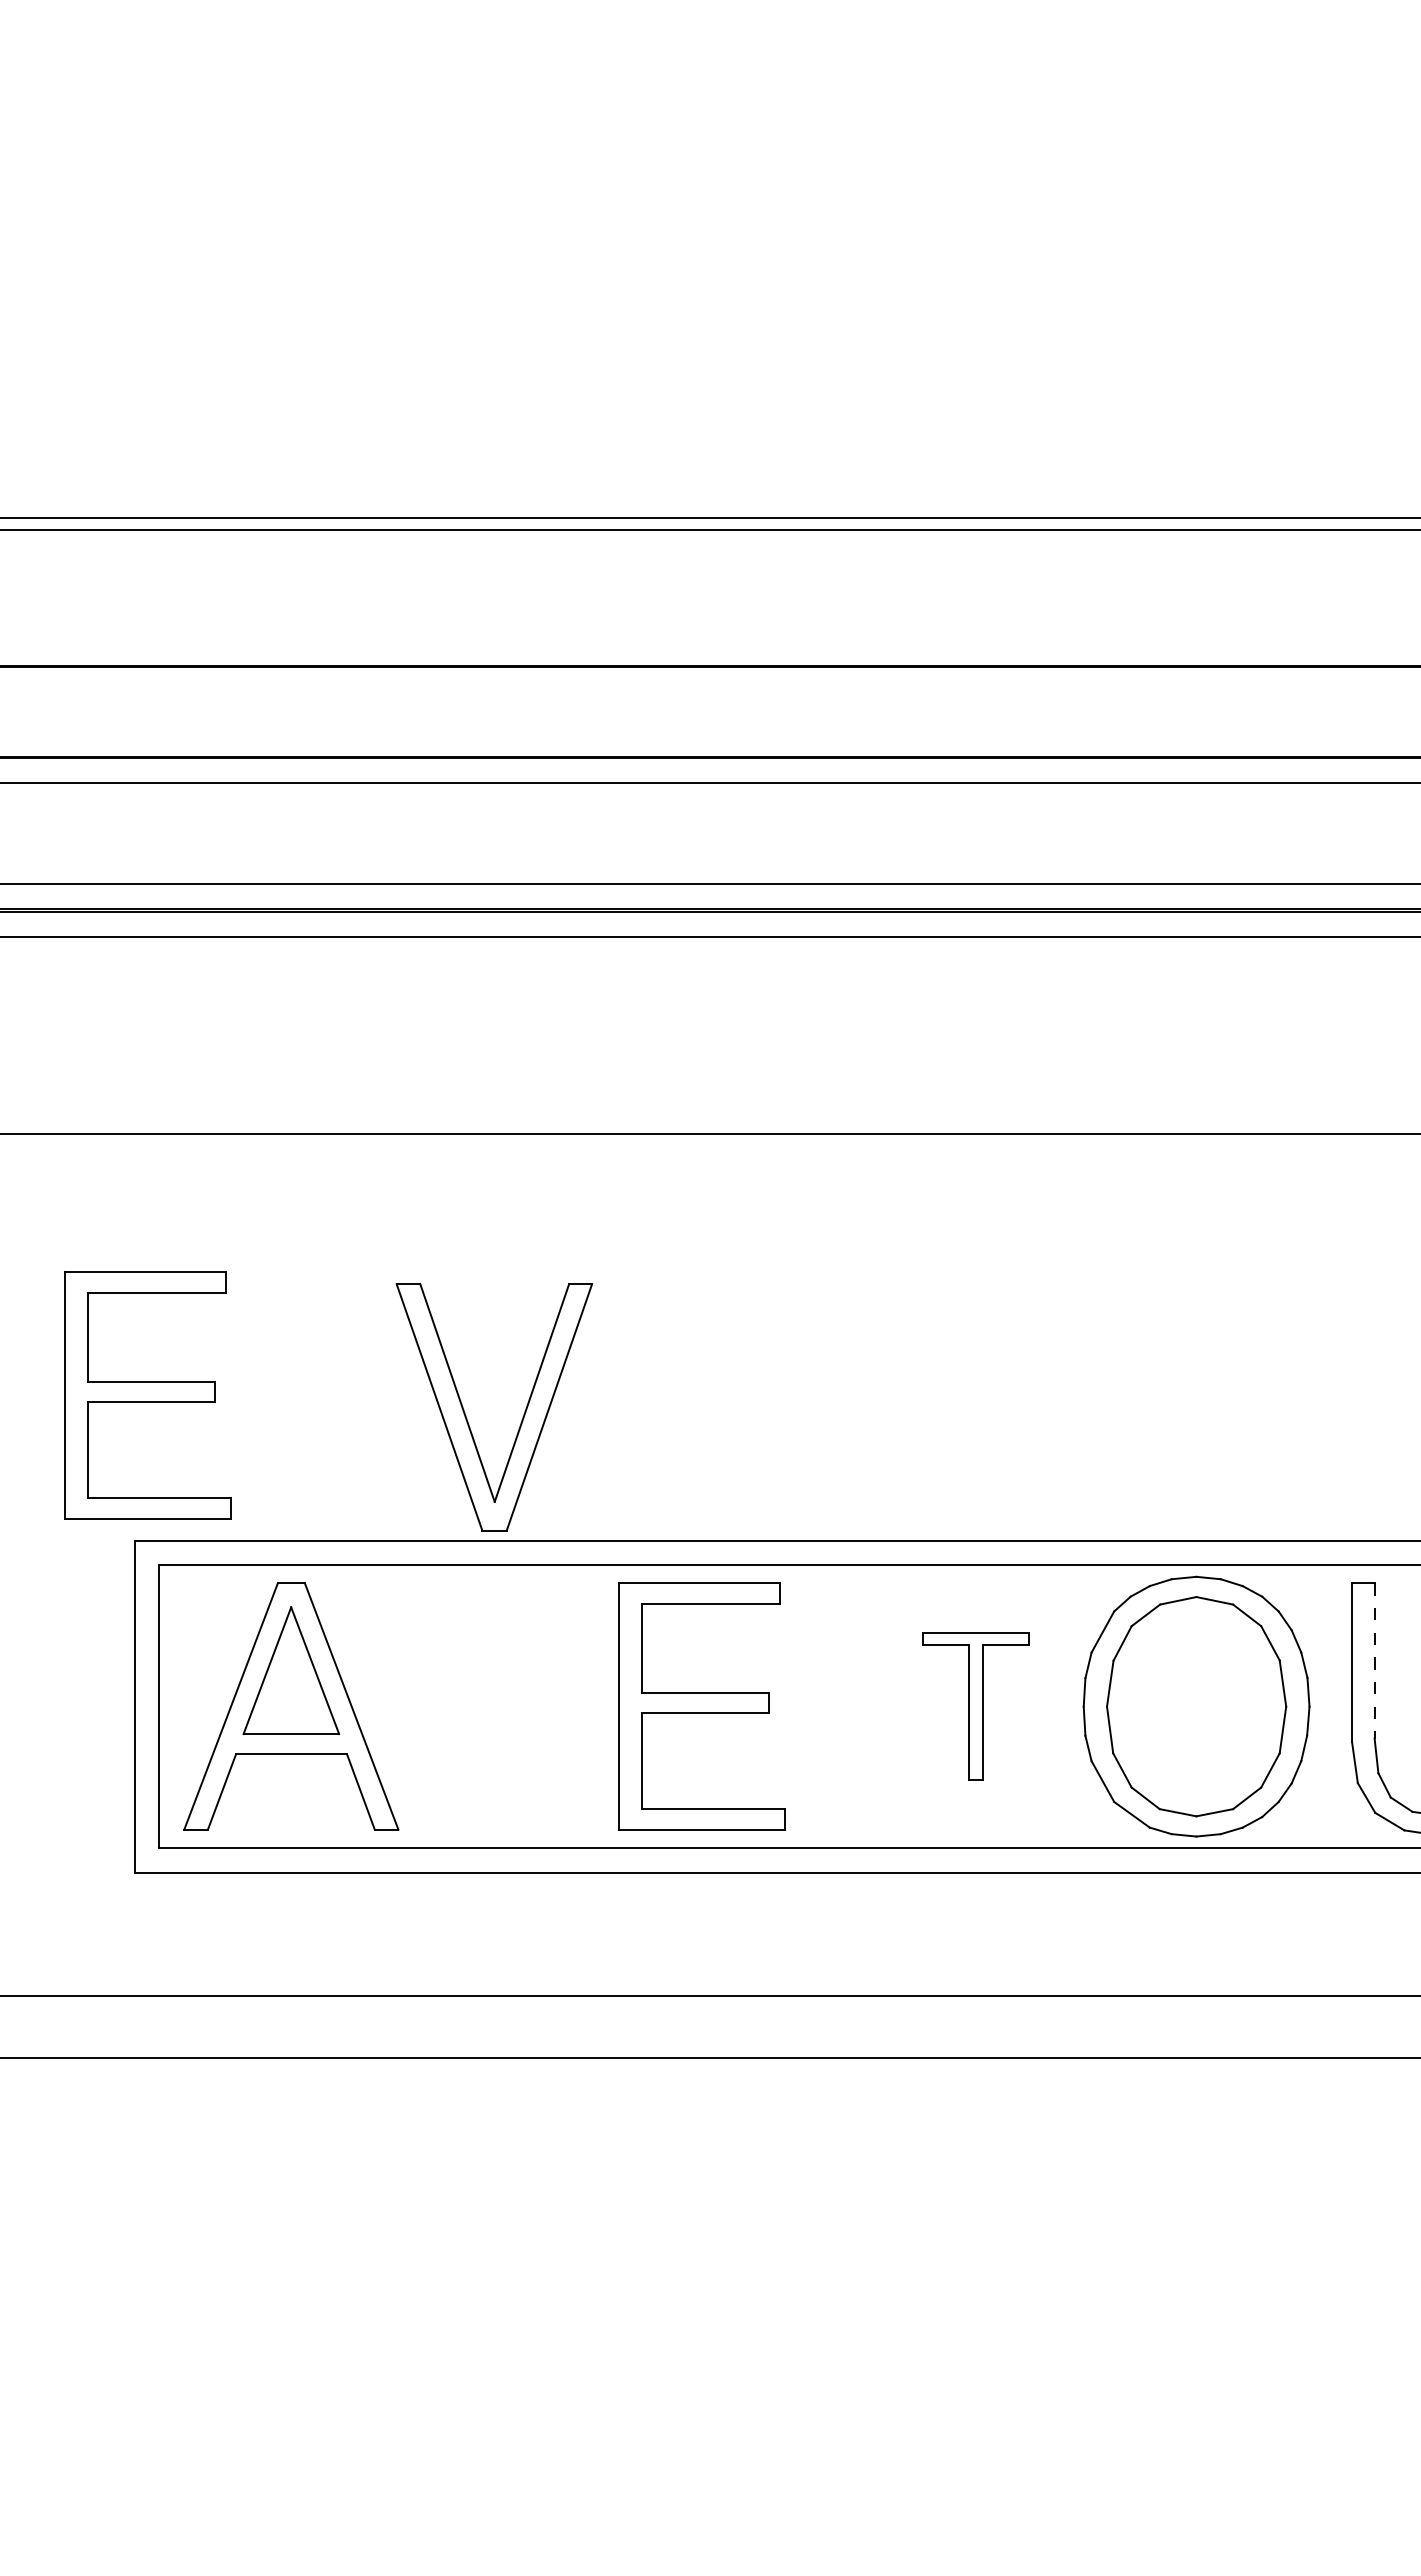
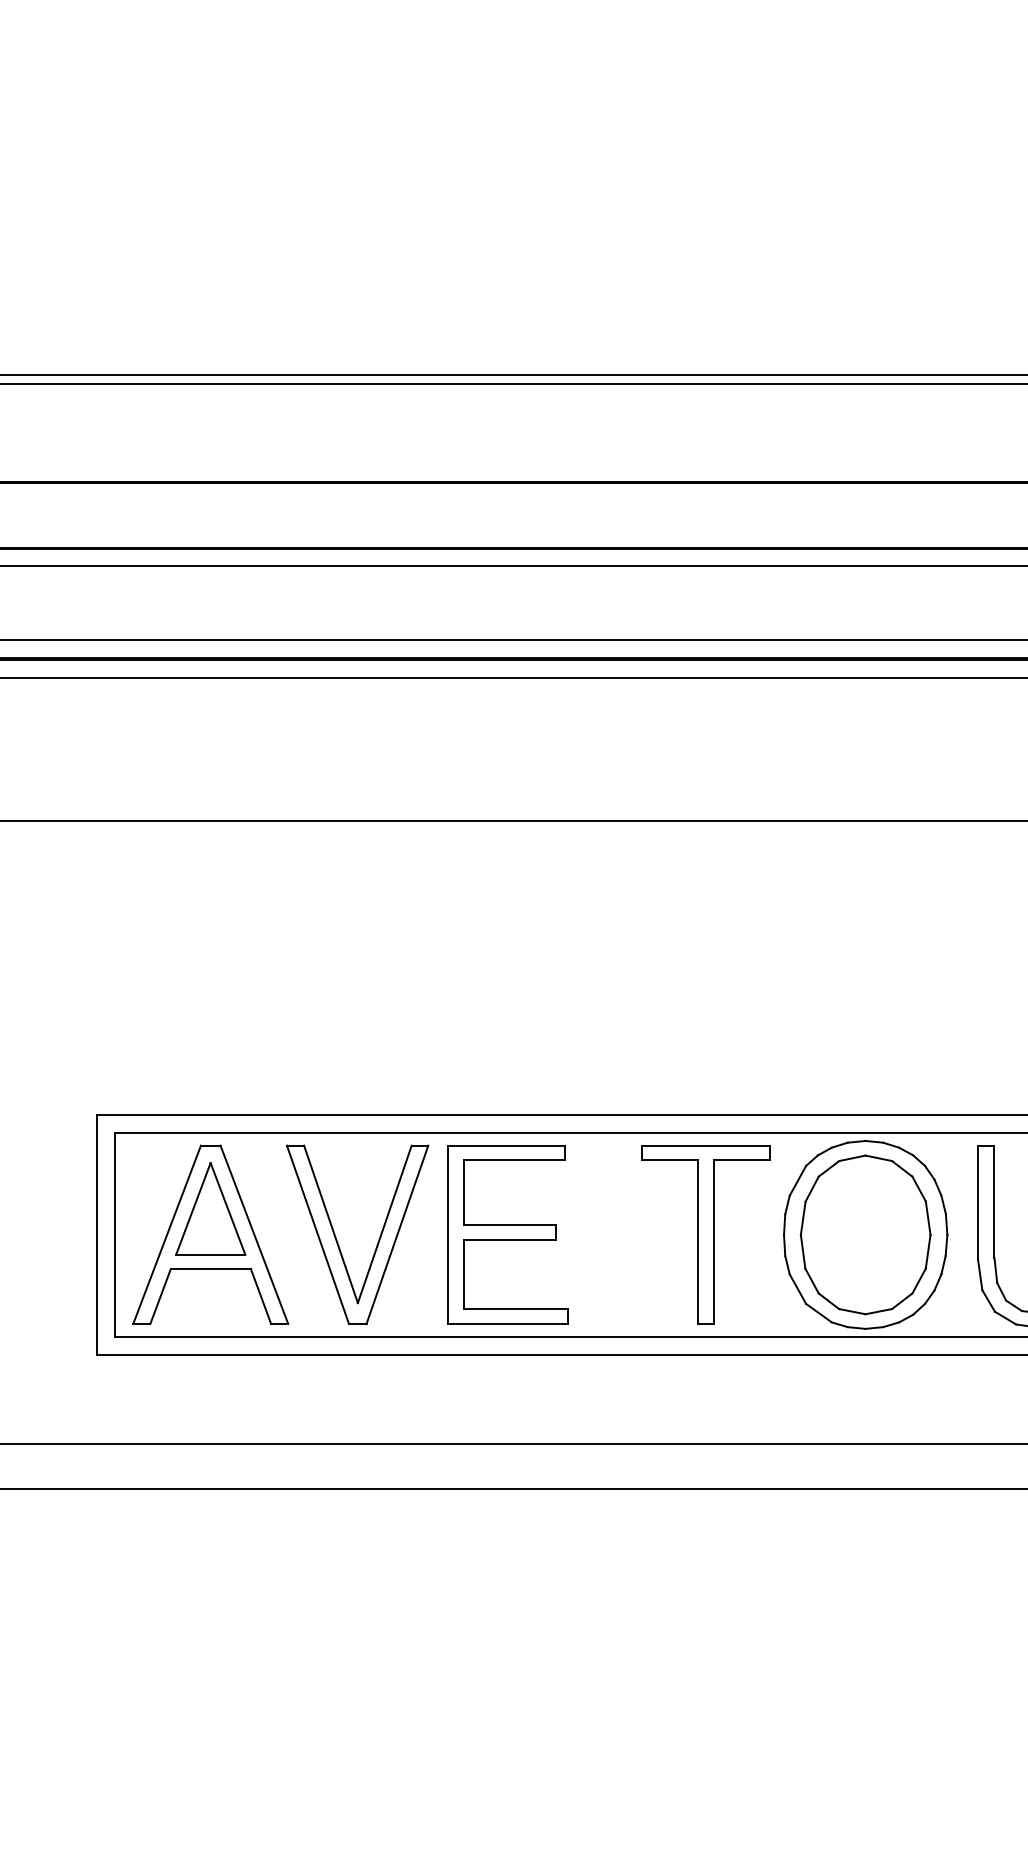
part: (147, 1395) -> (106, 1009), removed
part: (466, 1415) -> (337, 1240), moved
line: (1374, 1660) -> (994, 1201), dashed -> solid
part: (975, 1706) -> (705, 1234), size x1.67

